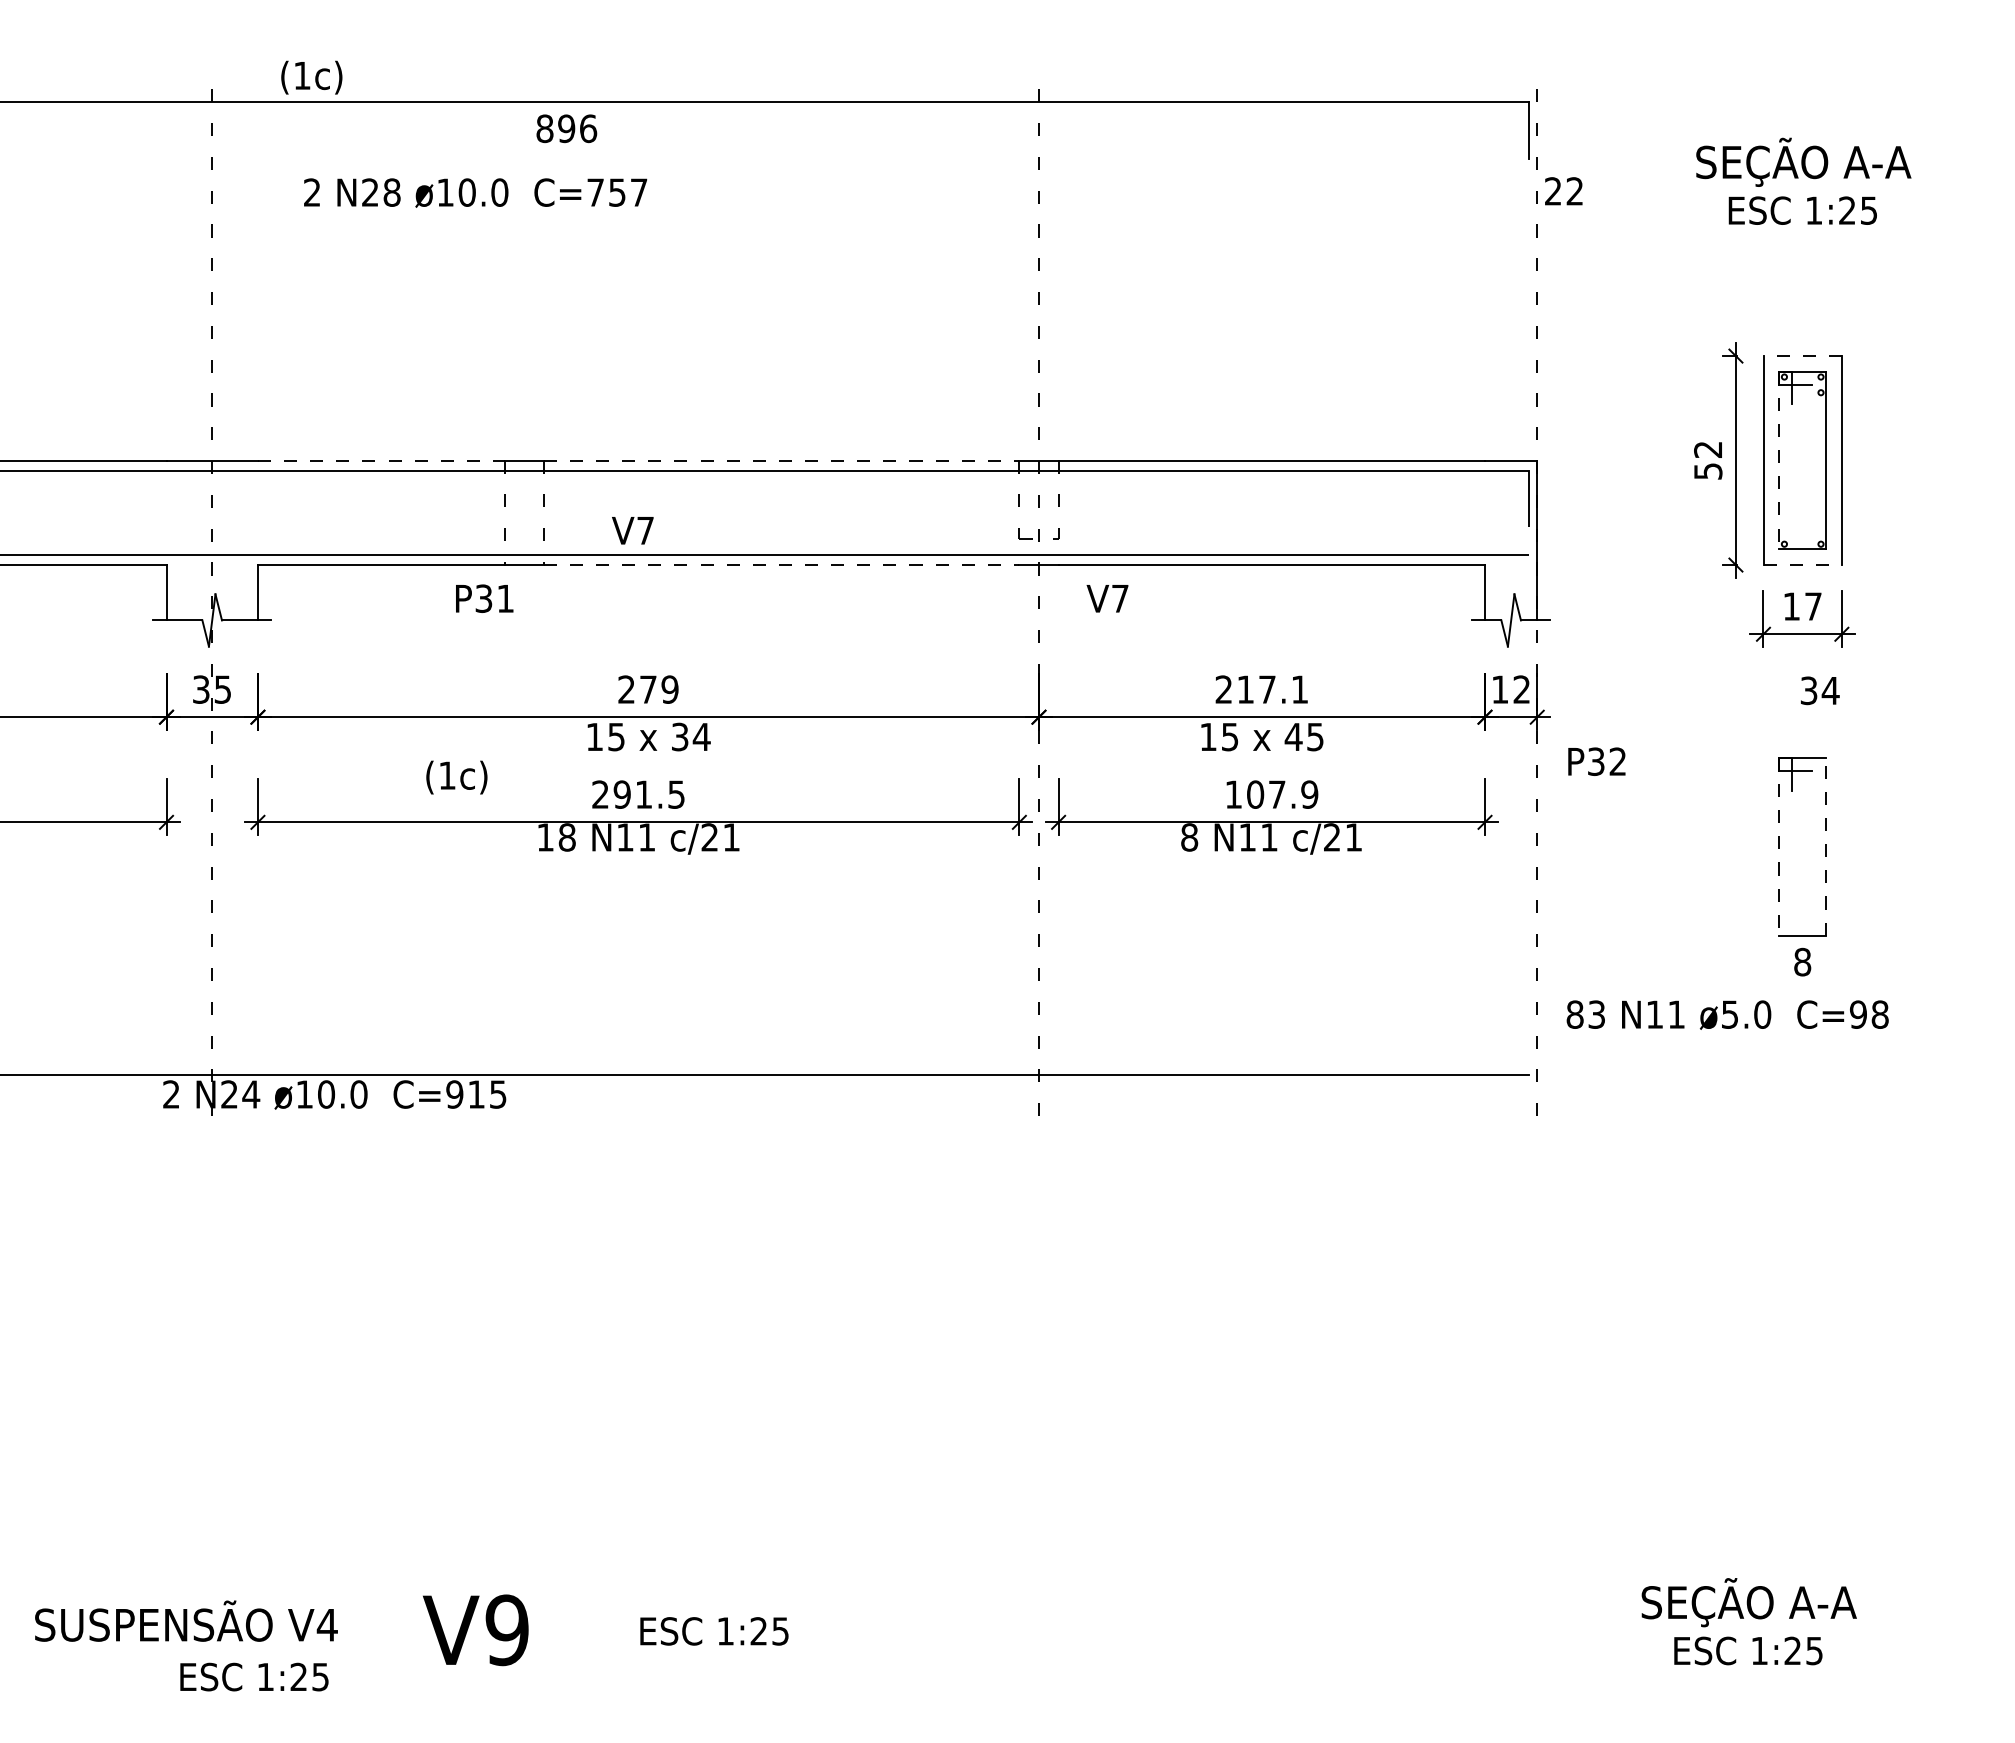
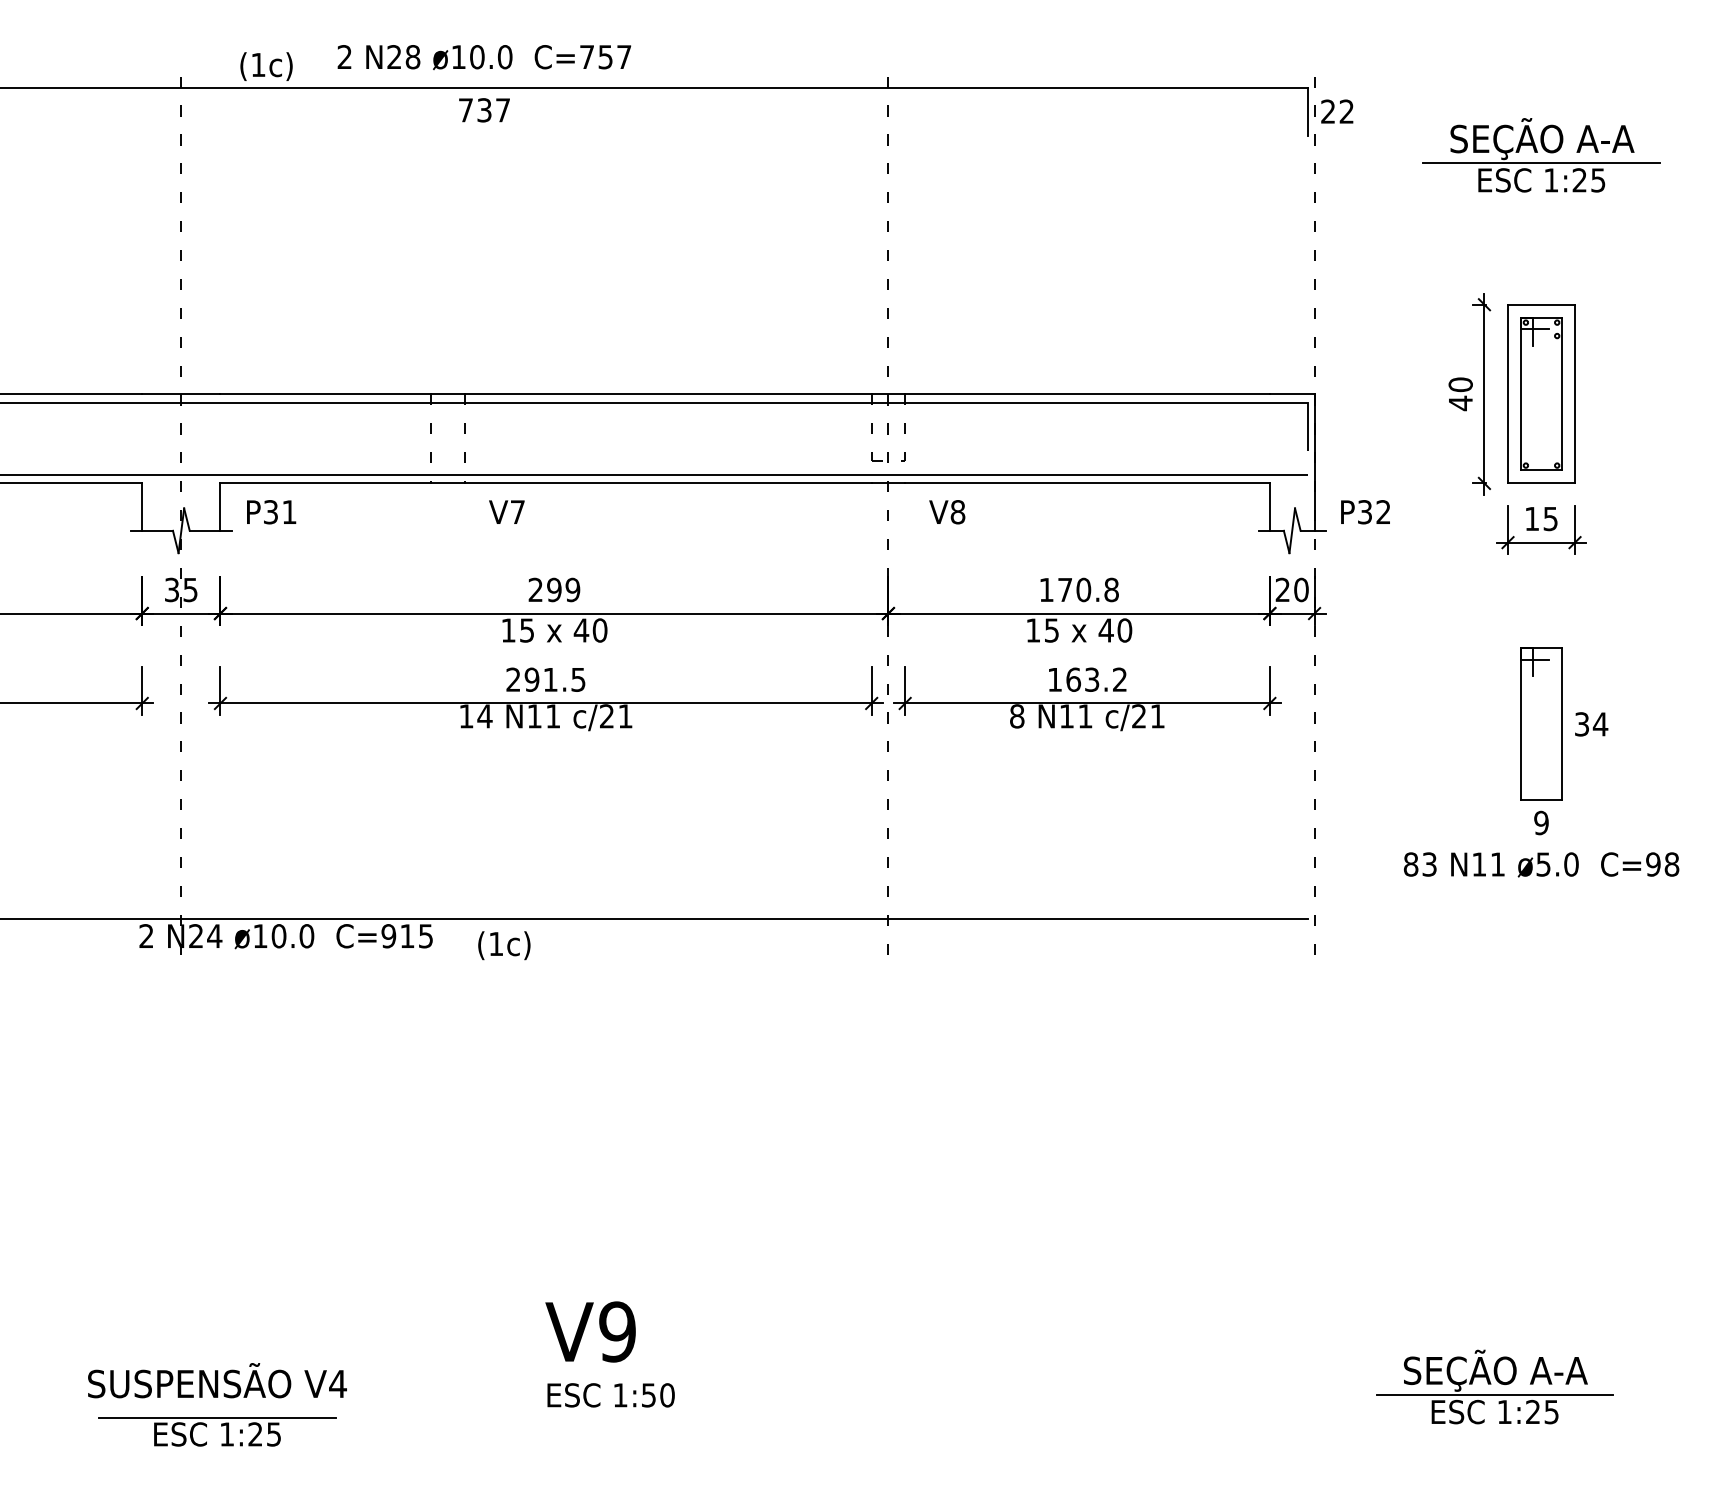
text: (566, 128) -> (484, 110), 896 -> 737
line: (1802, 190) -> (1541, 163), added
text: (1563, 191) -> (1336, 111), moved
text: (475, 192) -> (484, 57), moved
line: (1802, 356) -> (1541, 305), dashed -> solid
line: (381, 460) -> (326, 394), dashed -> solid
line: (781, 460) -> (668, 394), dashed -> solid
text: (1708, 460) -> (1460, 394), 52 -> 40
line: (1779, 460) -> (1521, 394), dashed -> solid
text: (632, 530) -> (506, 512), moved
line: (781, 565) -> (668, 483), dashed -> solid
line: (1803, 565) -> (1542, 483), dashed -> solid
text: (484, 598) -> (271, 512), moved
text: (1120, 598) -> (958, 512), V7 -> V8
text: (1813, 606) -> (1550, 518), 17 -> 15
text: (647, 689) -> (553, 589), 279 -> 299
text: (1261, 689) -> (1078, 589), 217.1 -> 170.8
text: (1511, 689) -> (1292, 589), 12 -> 20
text: (1820, 690) -> (1591, 724), moved
text: (690, 736) -> (590, 630), 34 -> 40
text: (1315, 736) -> (1124, 630), 45 -> 40
text: (1596, 761) -> (1365, 512), moved
text: (456, 777) -> (504, 945), moved
text: (1282, 794) -> (1096, 679), 107.9 -> 163.2
text: (567, 837) -> (485, 716), 18 -> 14
line: (1779, 846) -> (1521, 724), dashed -> solid
line: (1826, 846) -> (1561, 724), dashed -> solid
text: (1802, 962) -> (1541, 823), 8 -> 9
text: (1727, 1014) -> (1541, 864), moved
text: (186, 1620) -> (217, 1380), moved
text: (475, 1630) -> (590, 1332), moved
text: (769, 1631) -> (657, 1395), 1:25 -> 1:50
line: (1747, 1631) -> (1494, 1395), added
line: (253, 1657) -> (216, 1417), added

